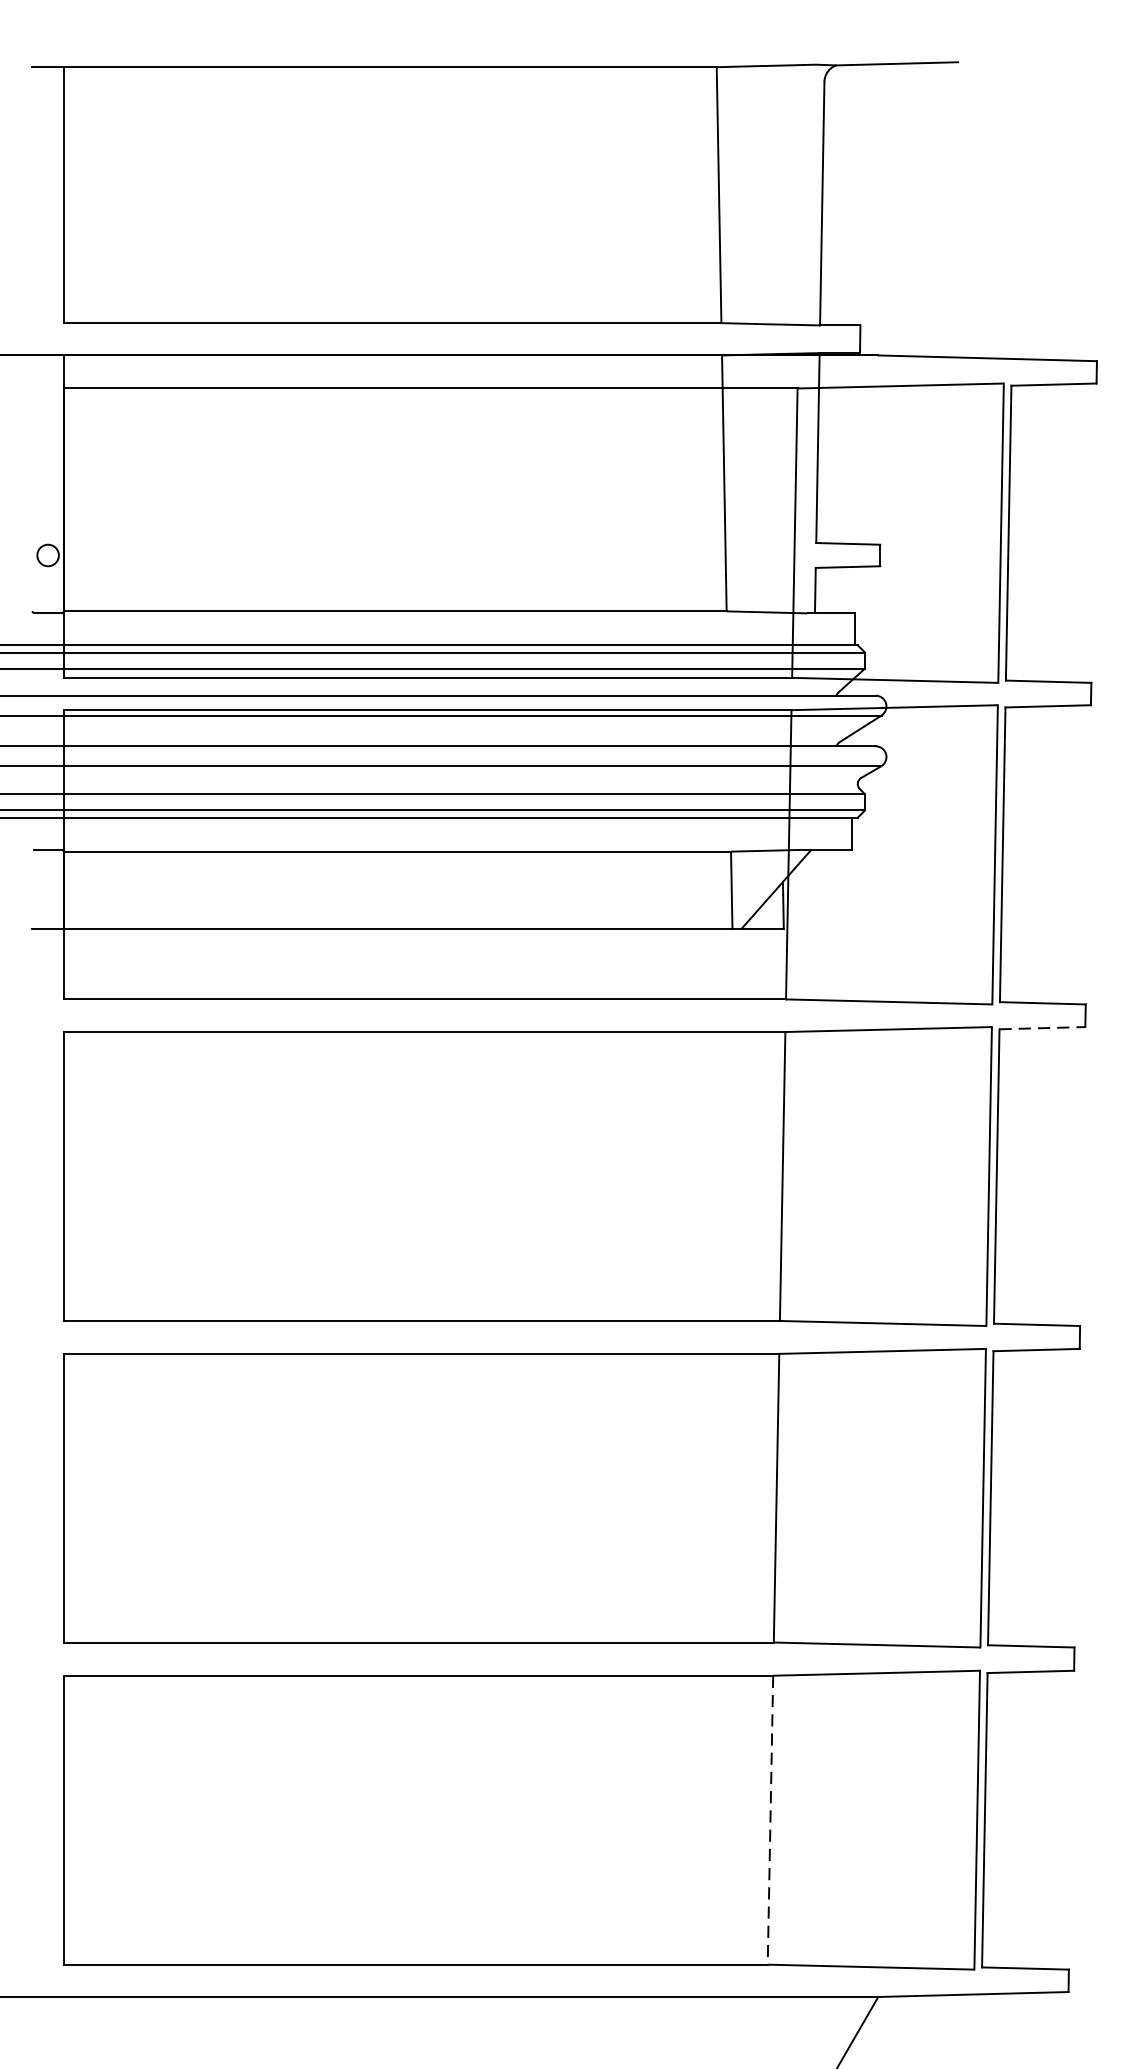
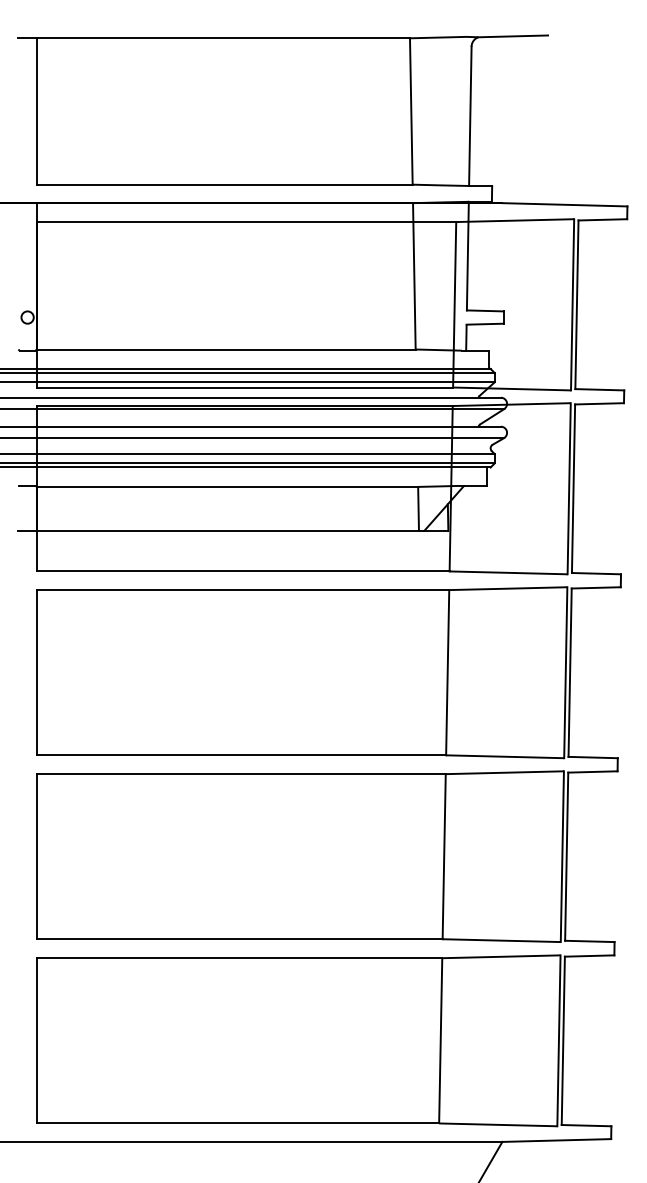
line: (1042, 1027) -> (596, 587), dashed -> solid
line: (770, 1821) -> (440, 1041), dashed -> solid

